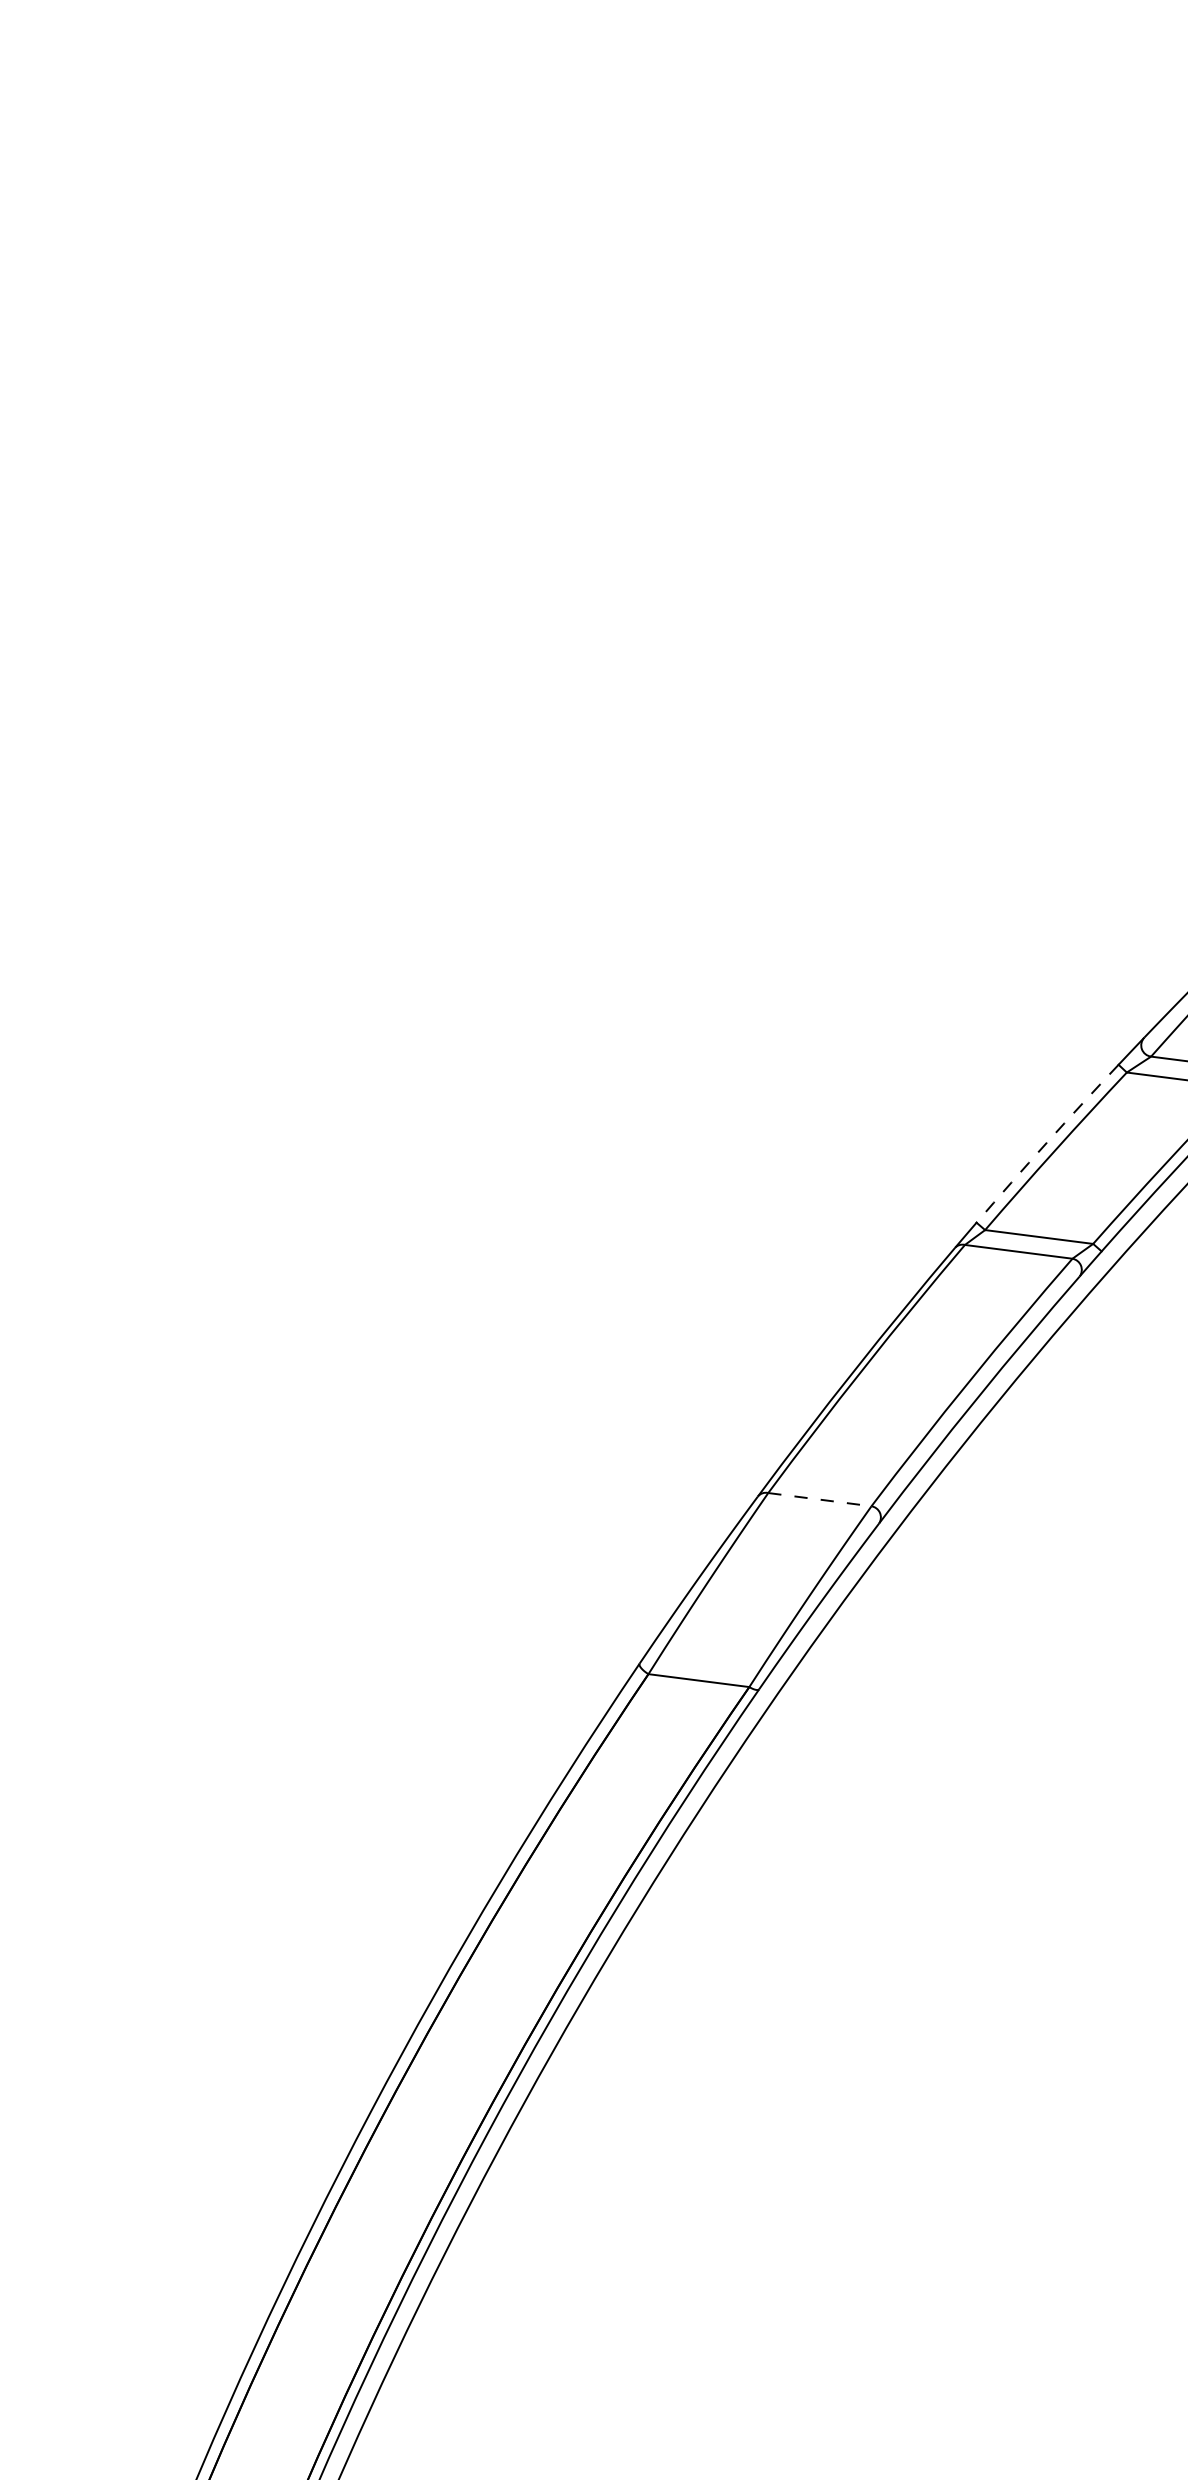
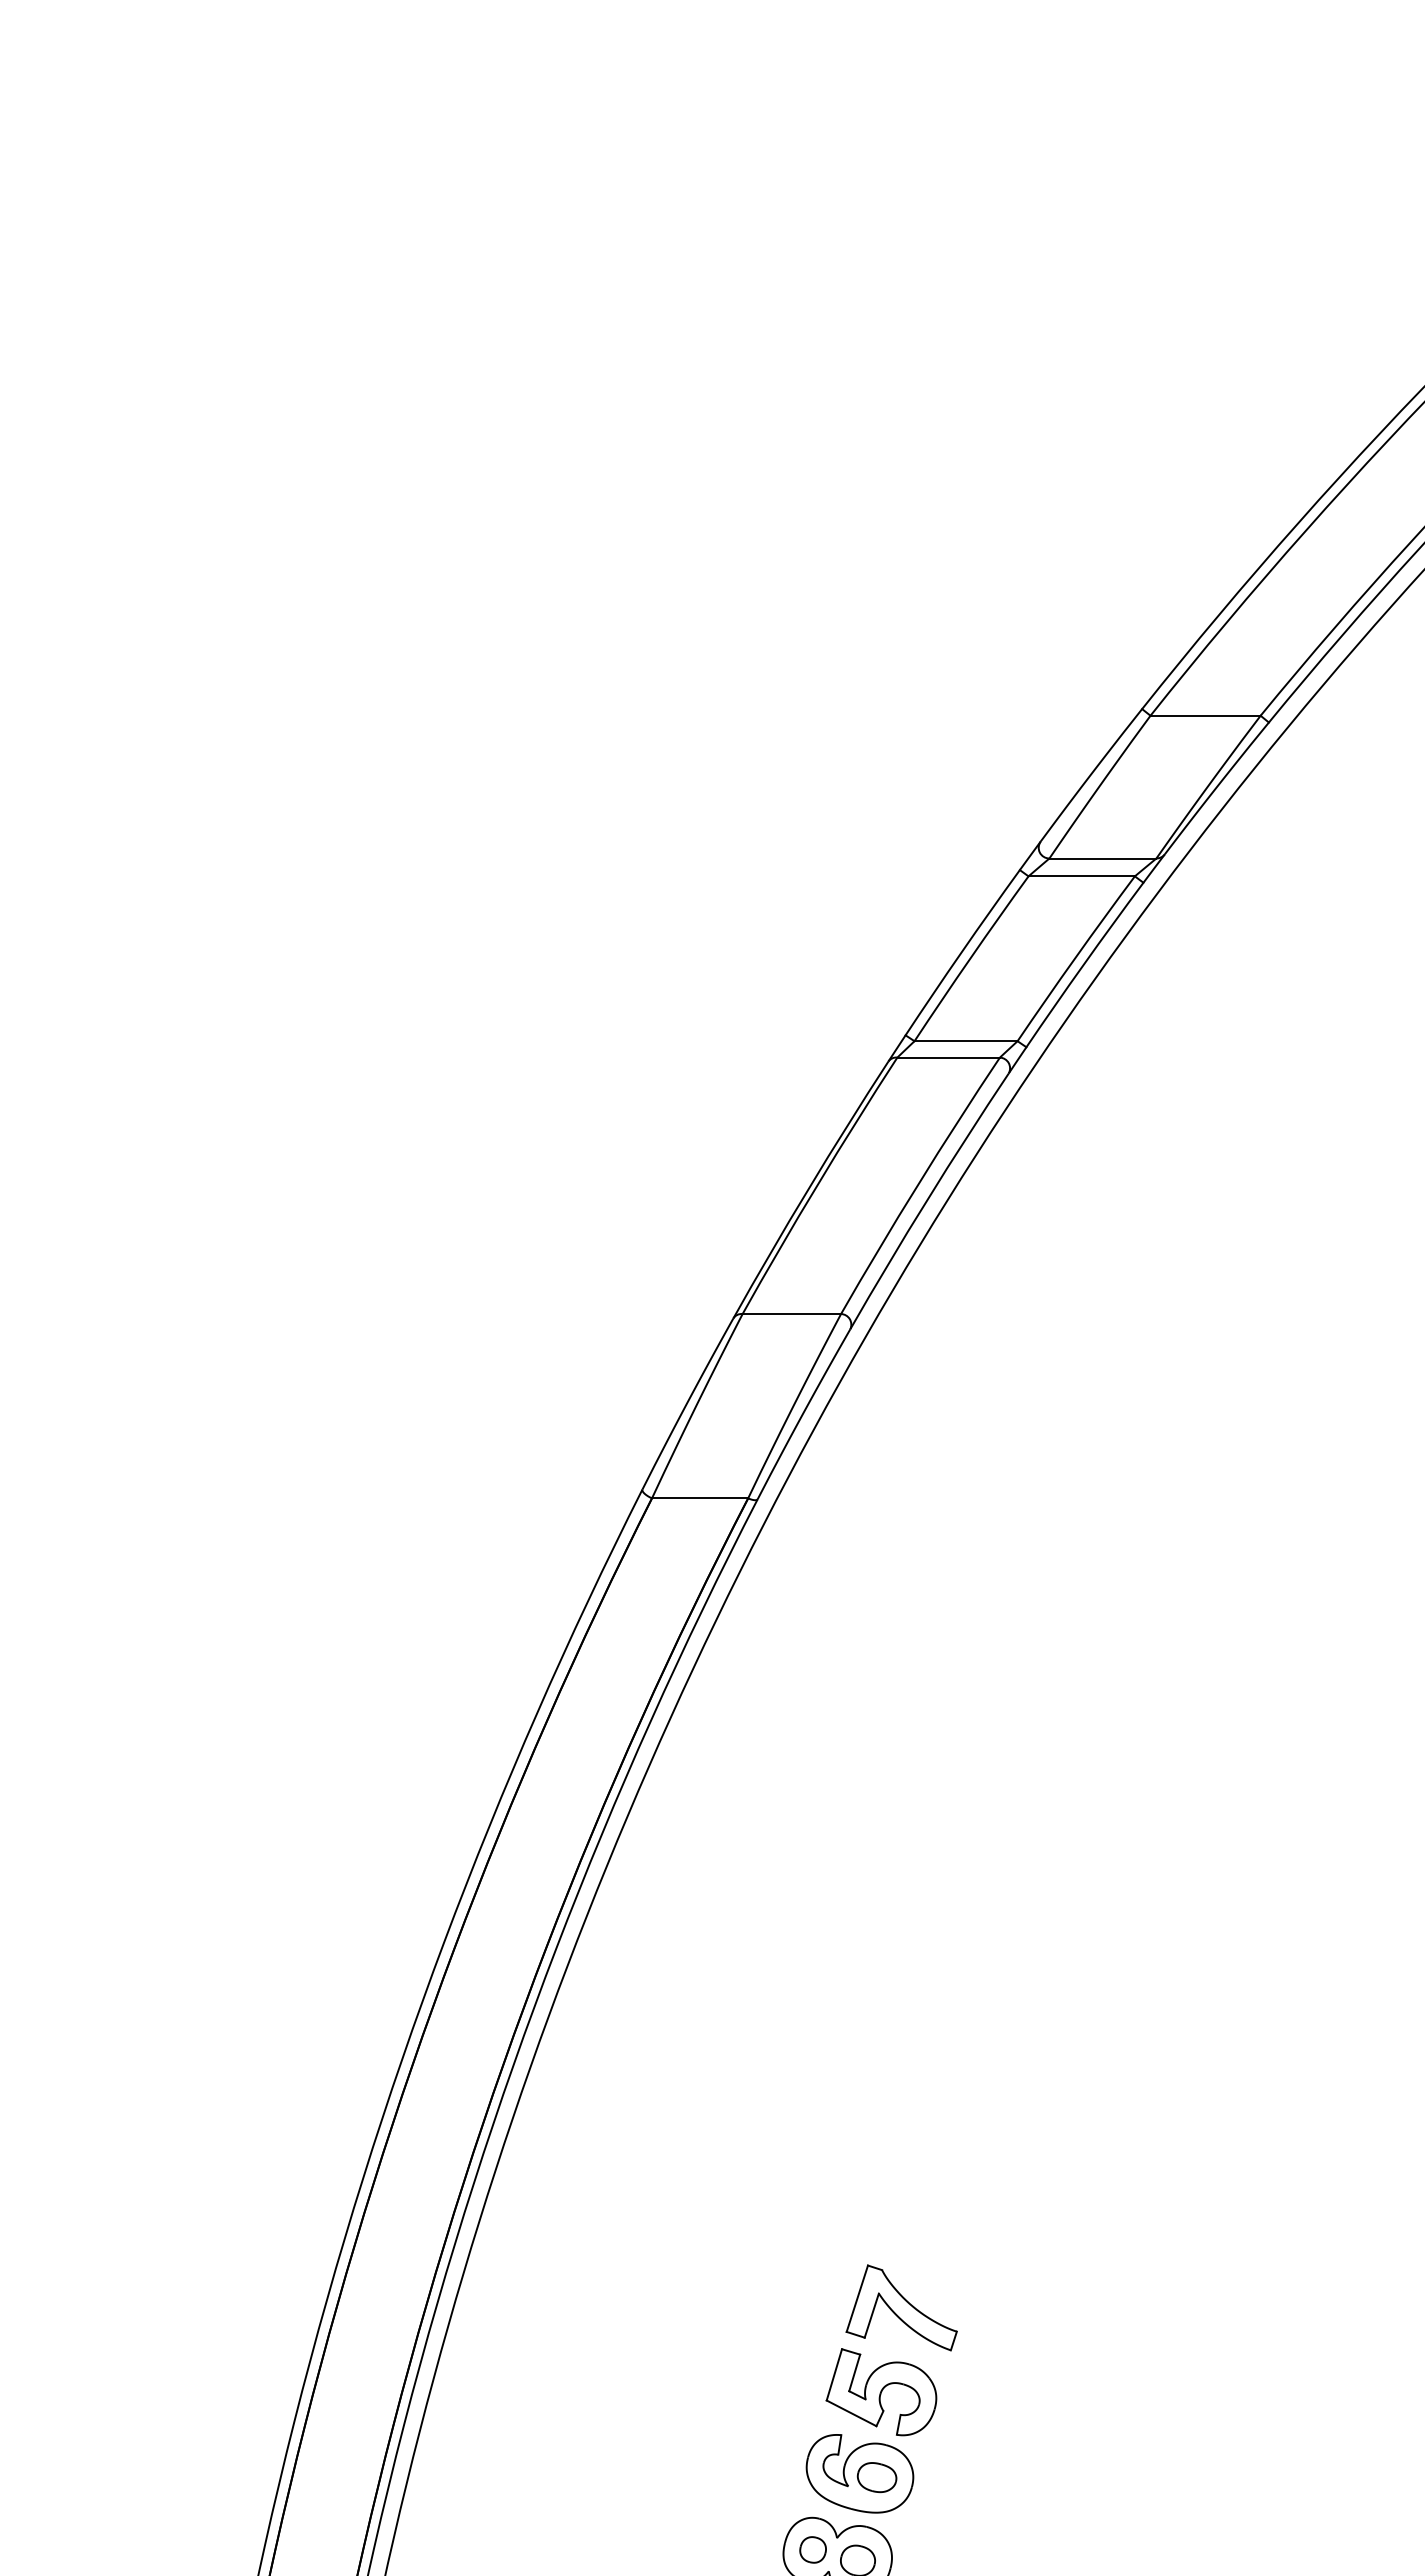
arc: (1046, 1143) -> (961, 952), dashed -> solid
line: (820, 1500) -> (792, 1314), dashed -> solid

